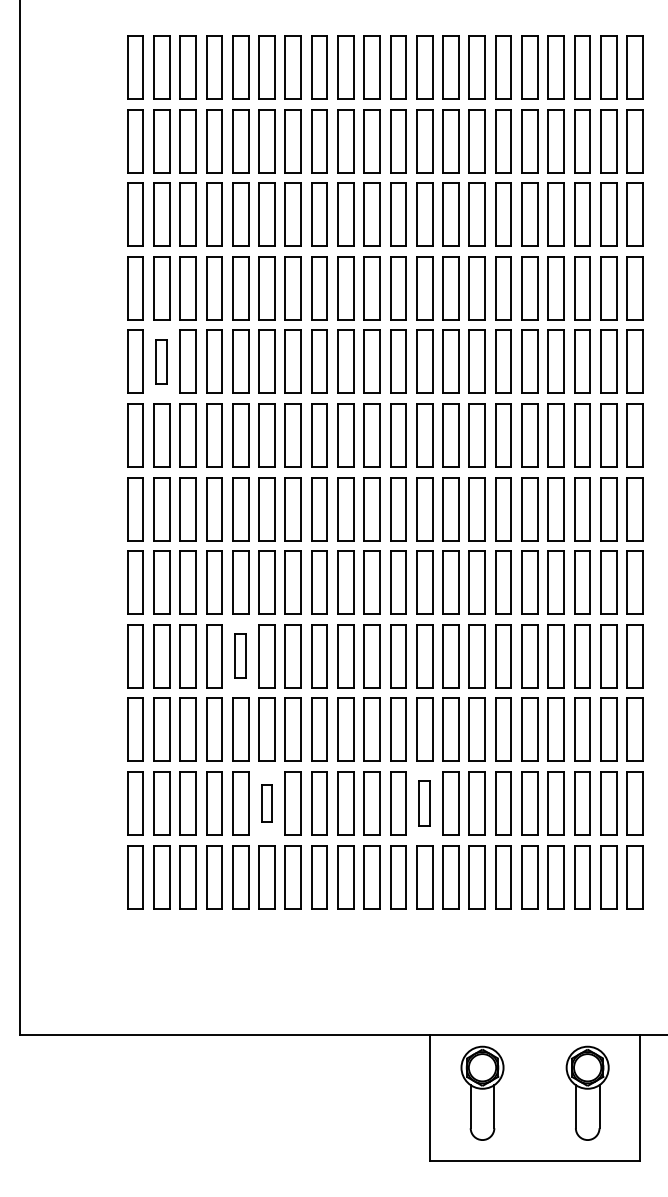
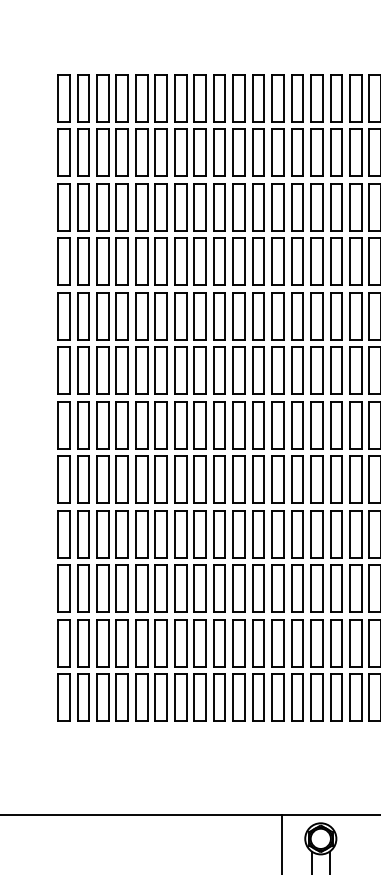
part: (161, 361) -> (83, 316), size x1.43
part: (240, 656) -> (141, 534), size x1.43
part: (266, 803) -> (160, 643), size x1.67
part: (424, 803) -> (277, 643), size x1.43

